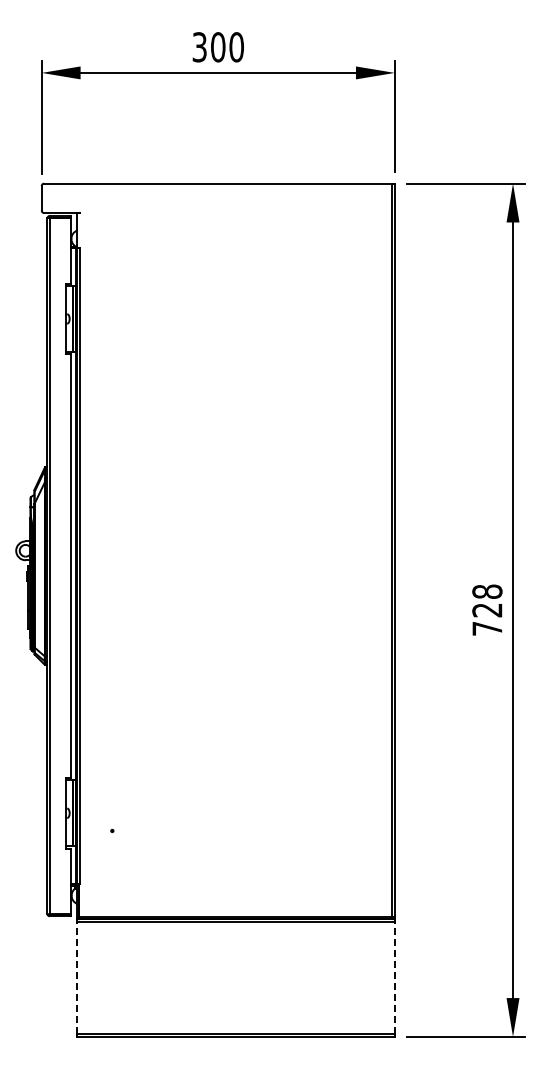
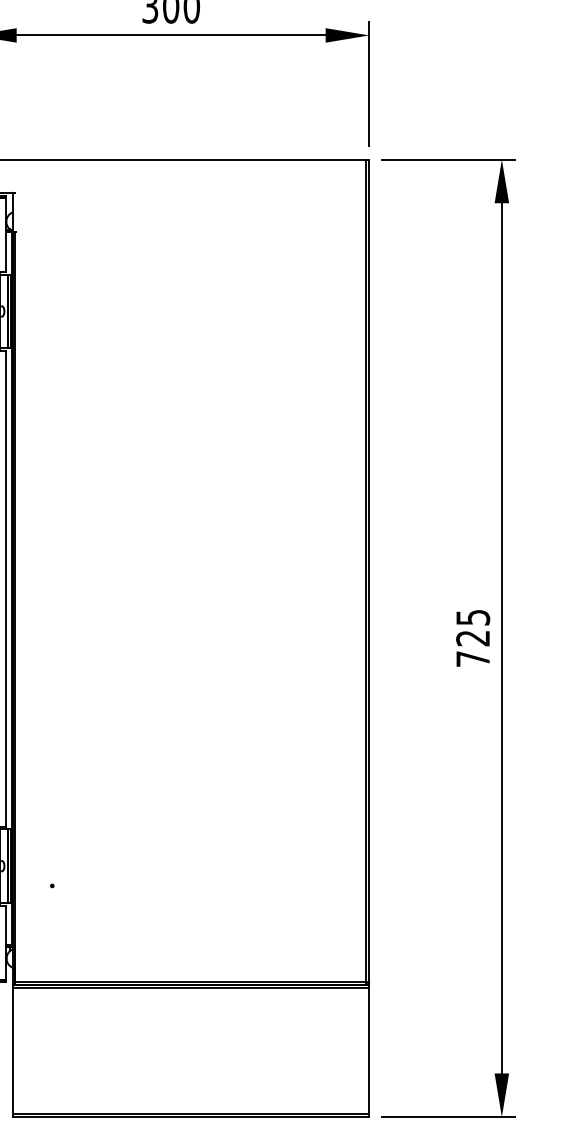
text: (487, 591) -> (473, 617), 728 -> 725
line: (77, 977) -> (13, 1050), dashed -> solid
line: (394, 977) -> (368, 1050), dashed -> solid

